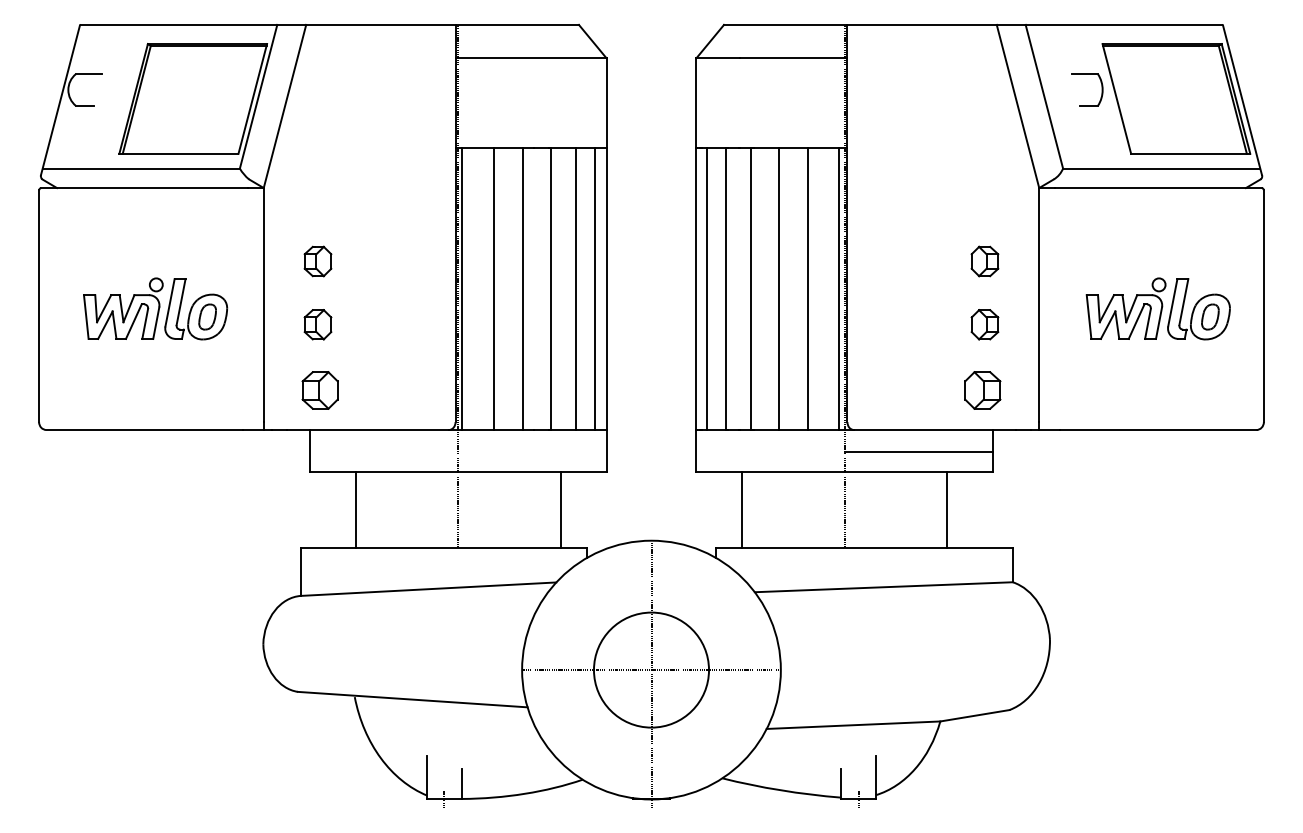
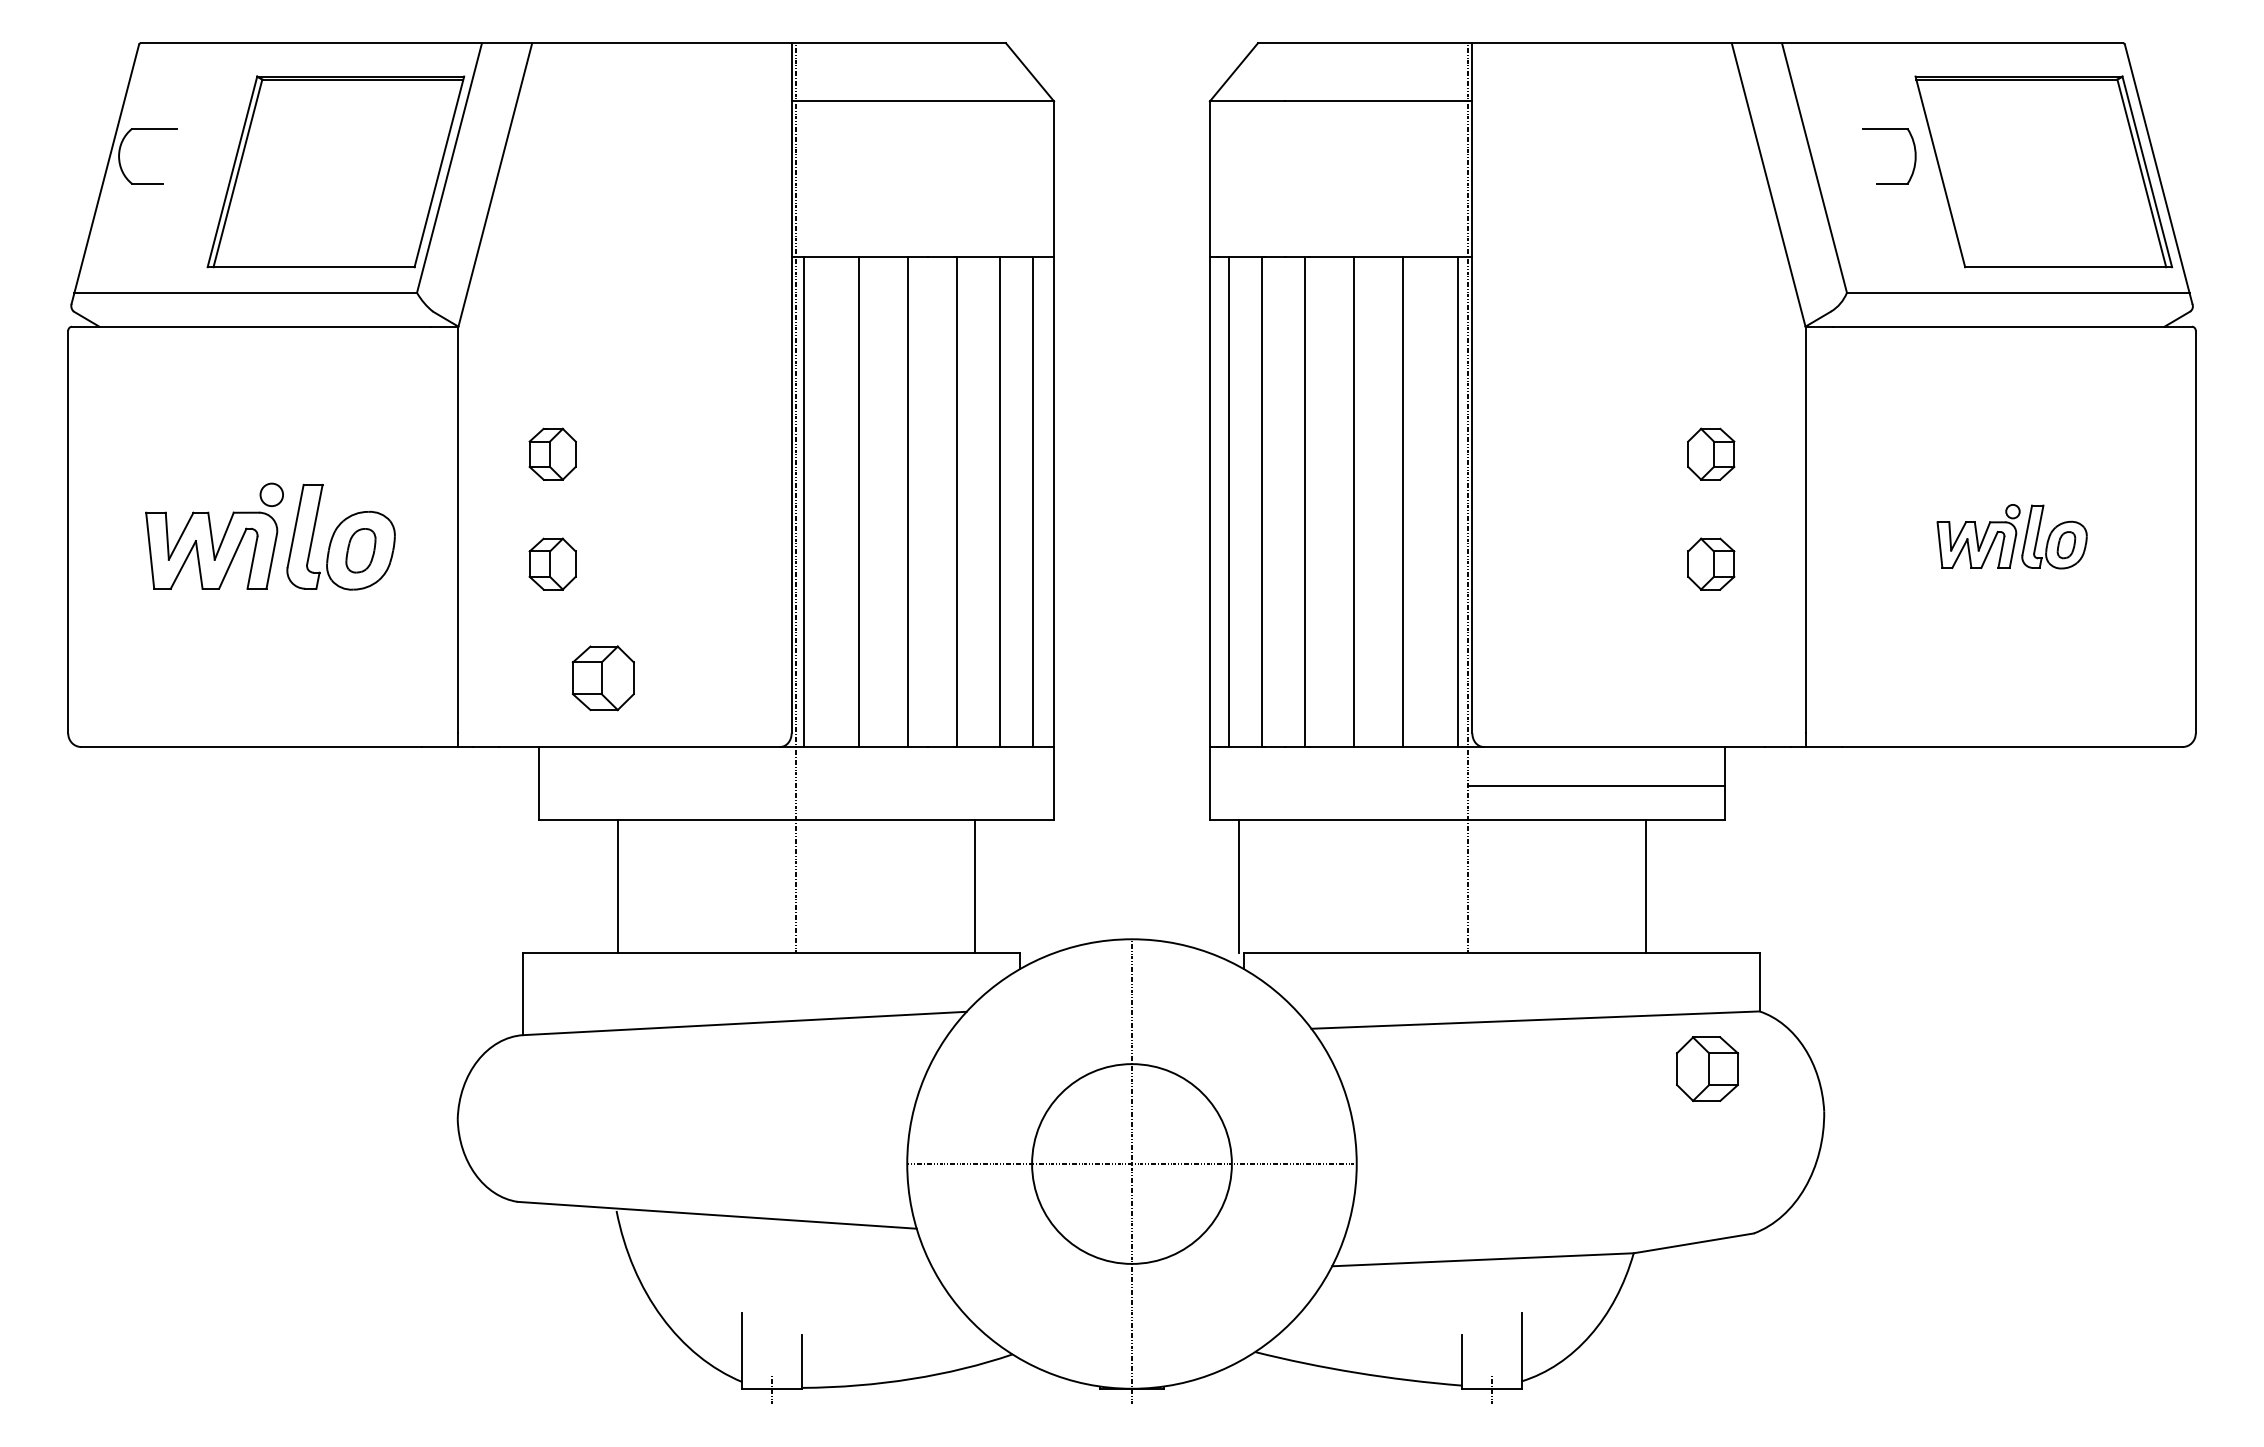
part: (1157, 308) -> (2010, 535), size x0.6
part: (319, 390) -> (602, 678), moved
part: (982, 390) -> (1706, 1069), moved
line: (742, 509) -> (1239, 885), moved

